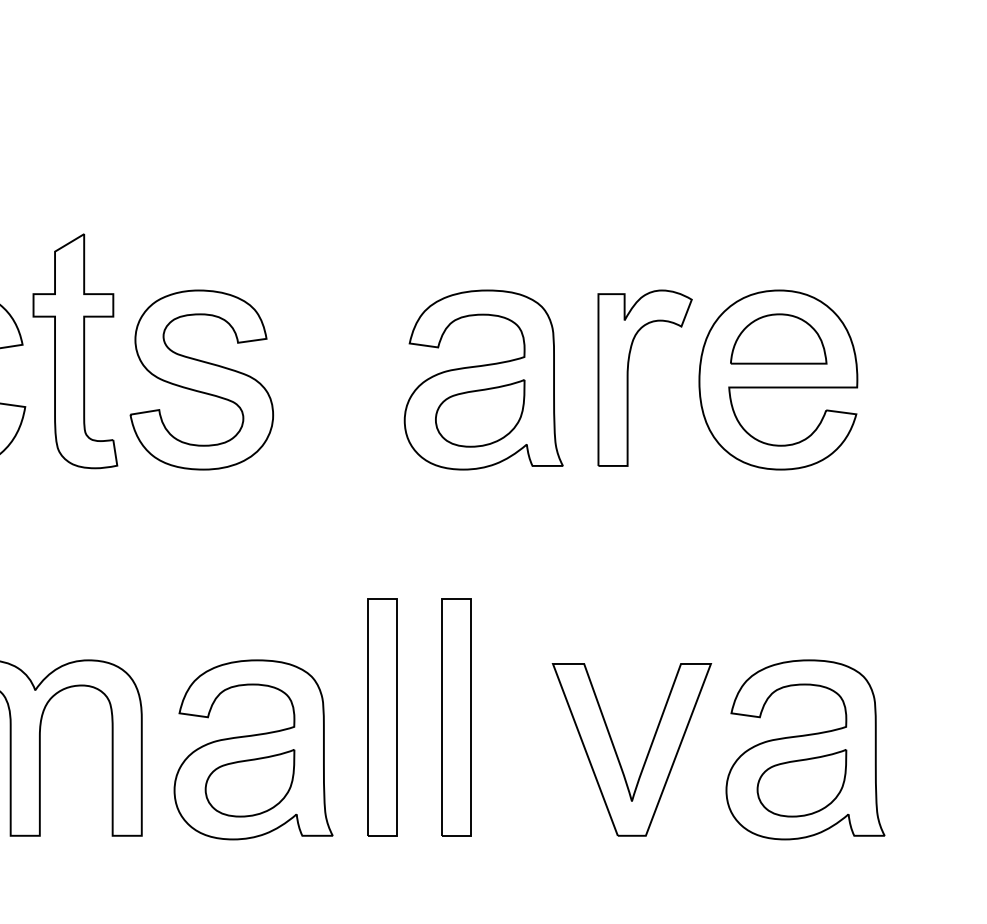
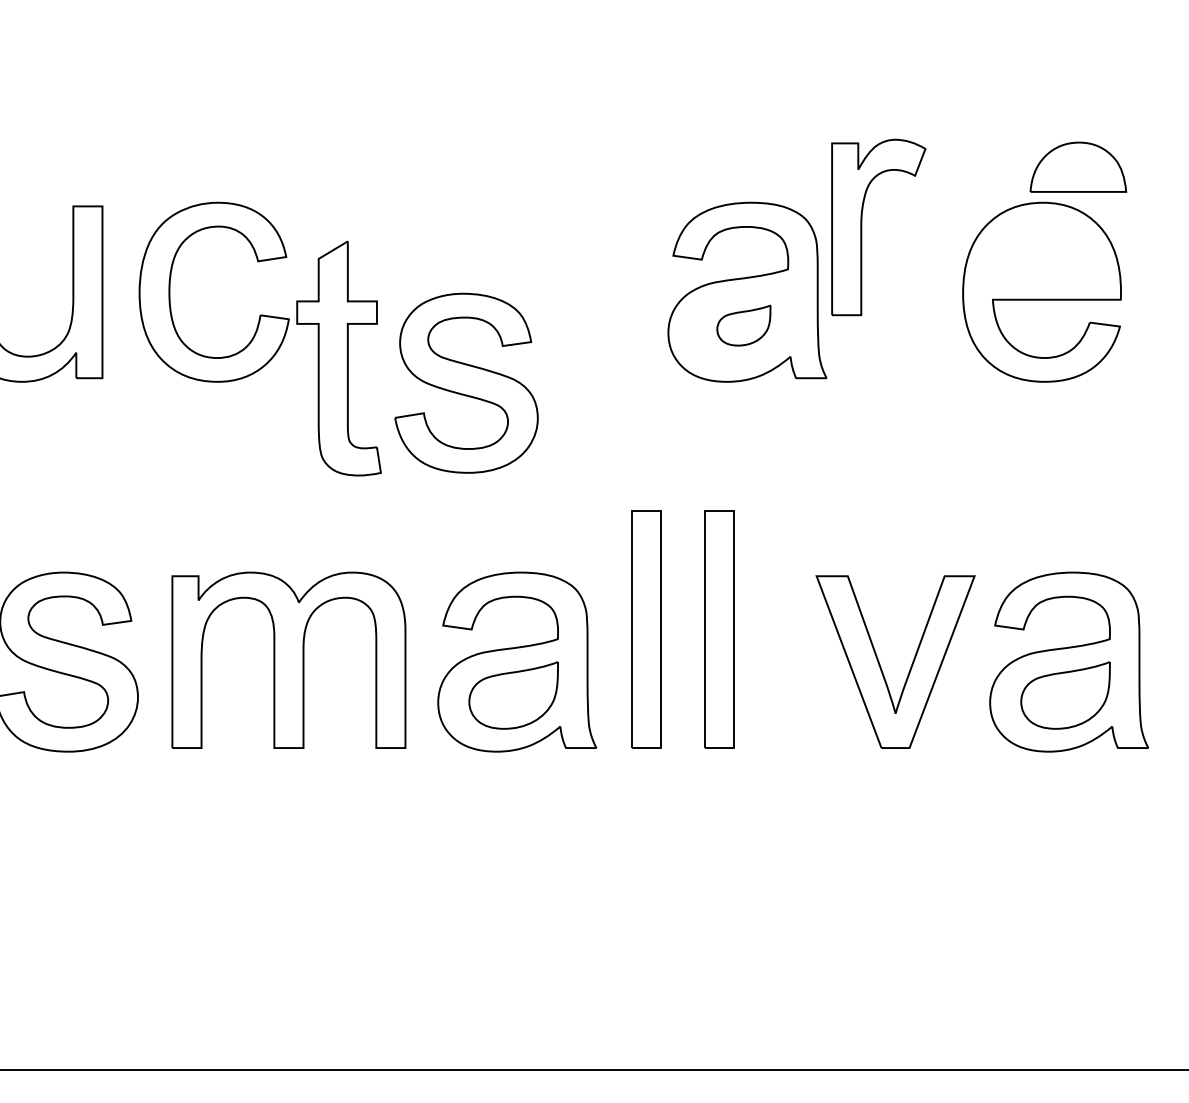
part: (778, 338) -> (1078, 166), moved
part: (74, 351) -> (338, 358), moved
part: (628, 378) -> (862, 227), moved
part: (201, 379) -> (466, 382), moved
part: (479, 413) -> (743, 325), size x0.6

